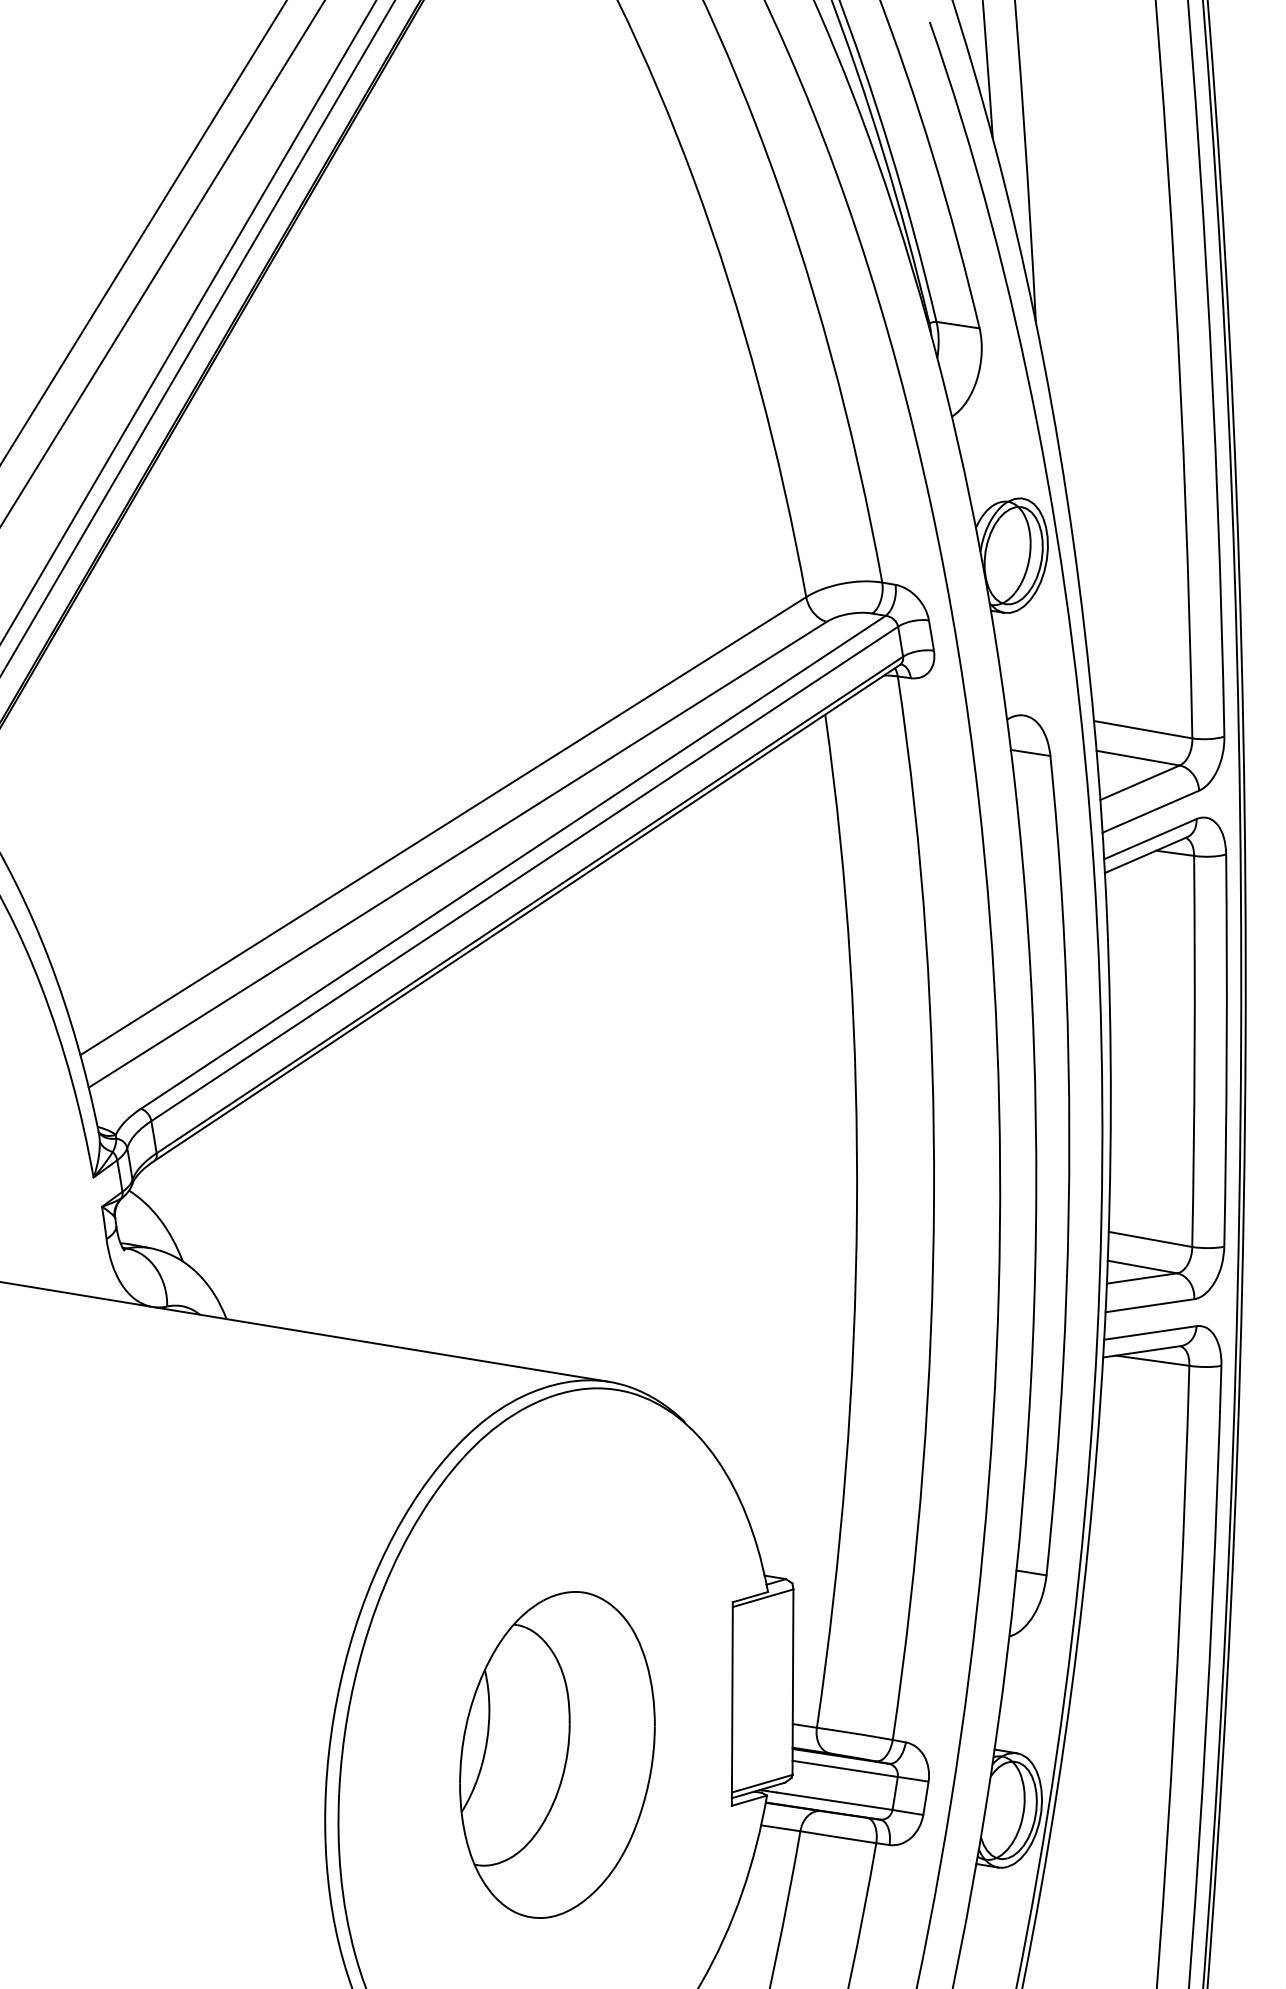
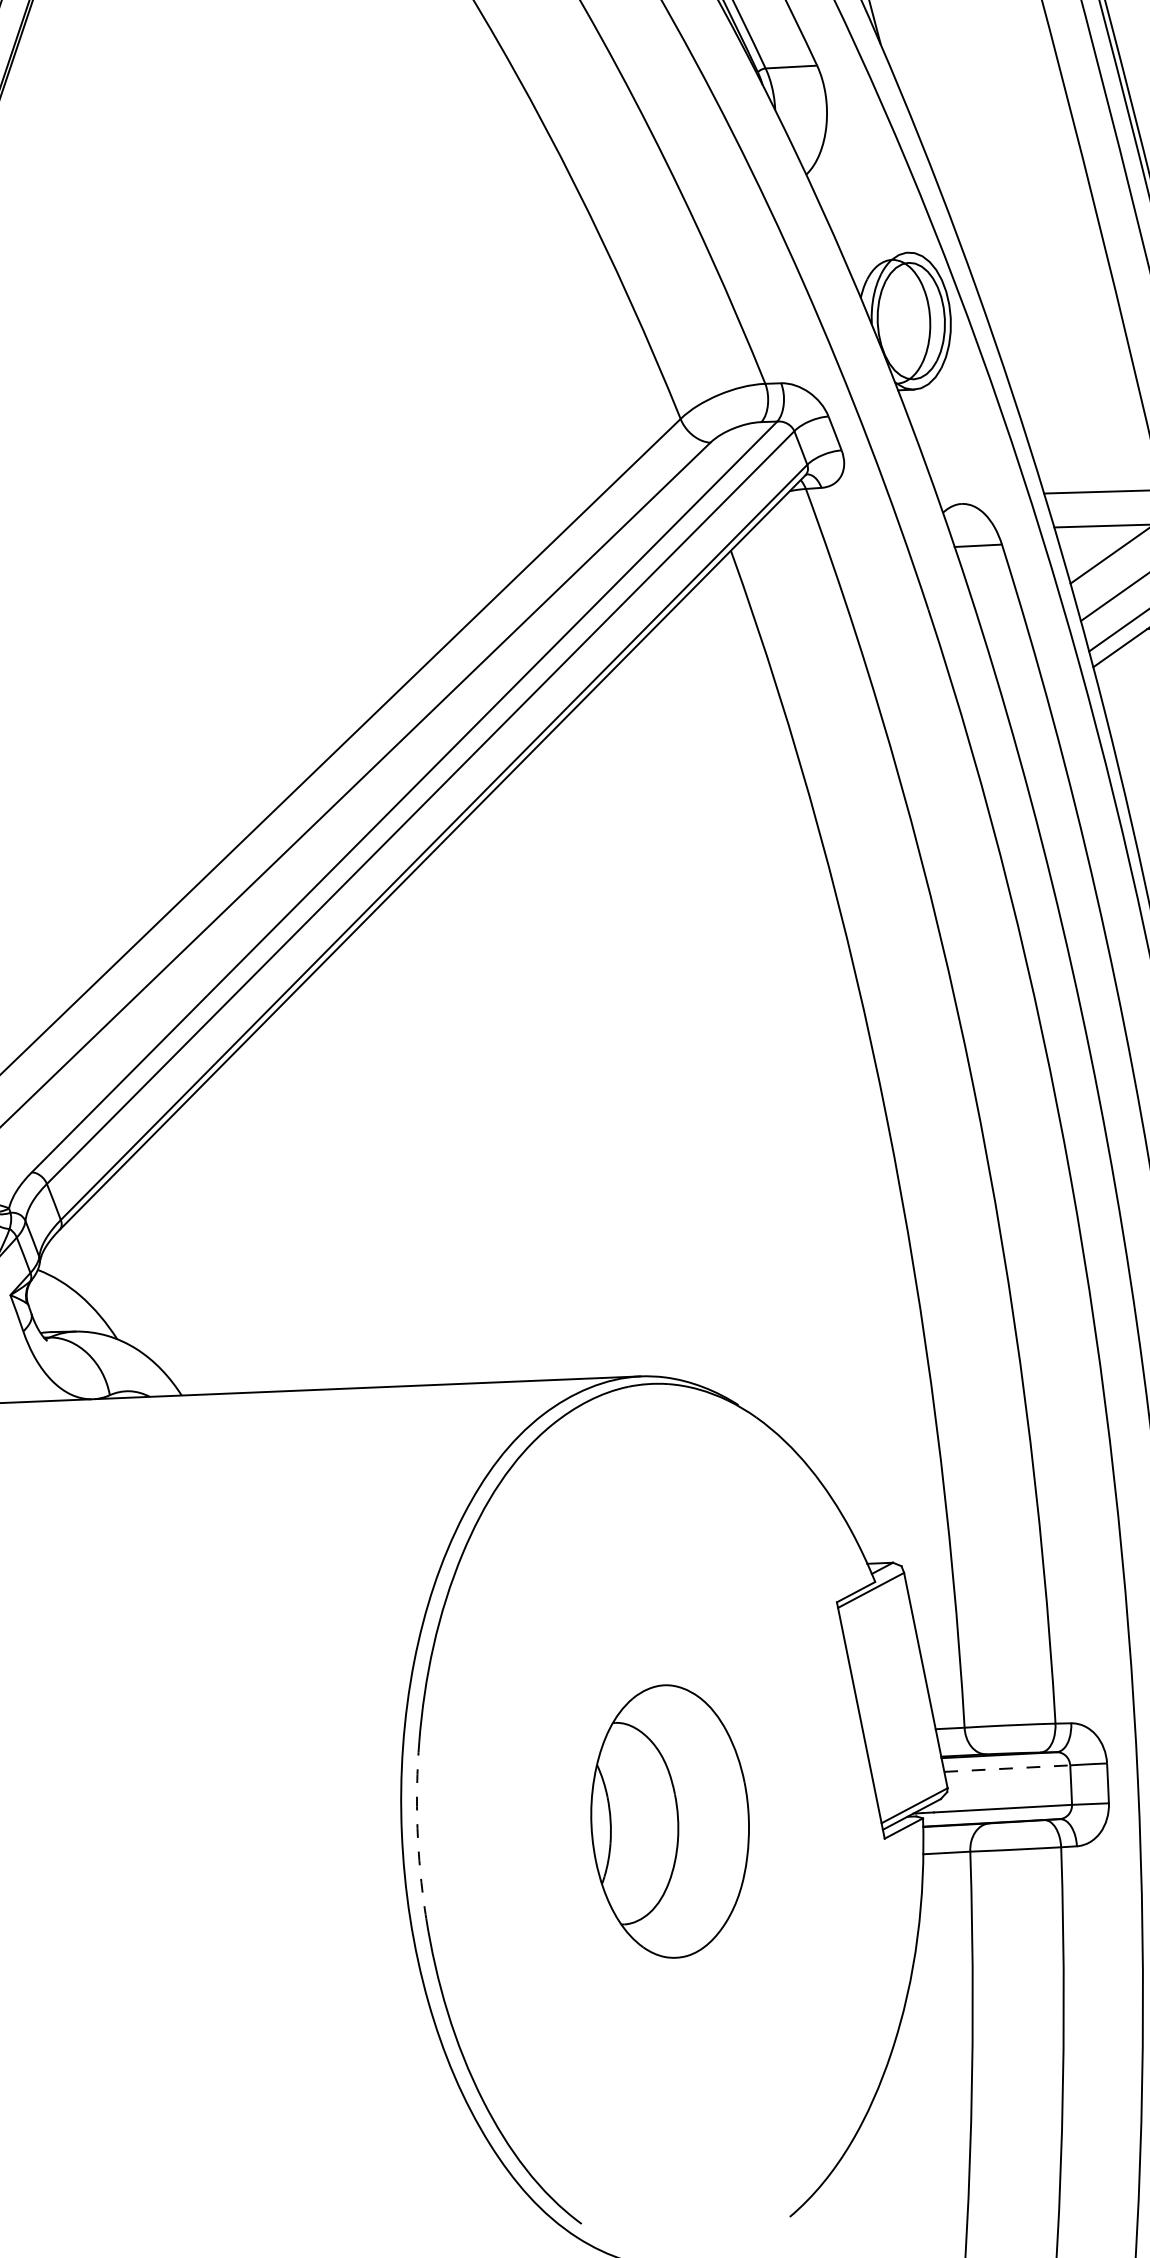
arc: (347, 1717) -> (417, 1828), solid -> dashed
part: (557, 1754) -> (670, 1821), size x0.7
line: (845, 1768) -> (1007, 1768), solid -> dashed

